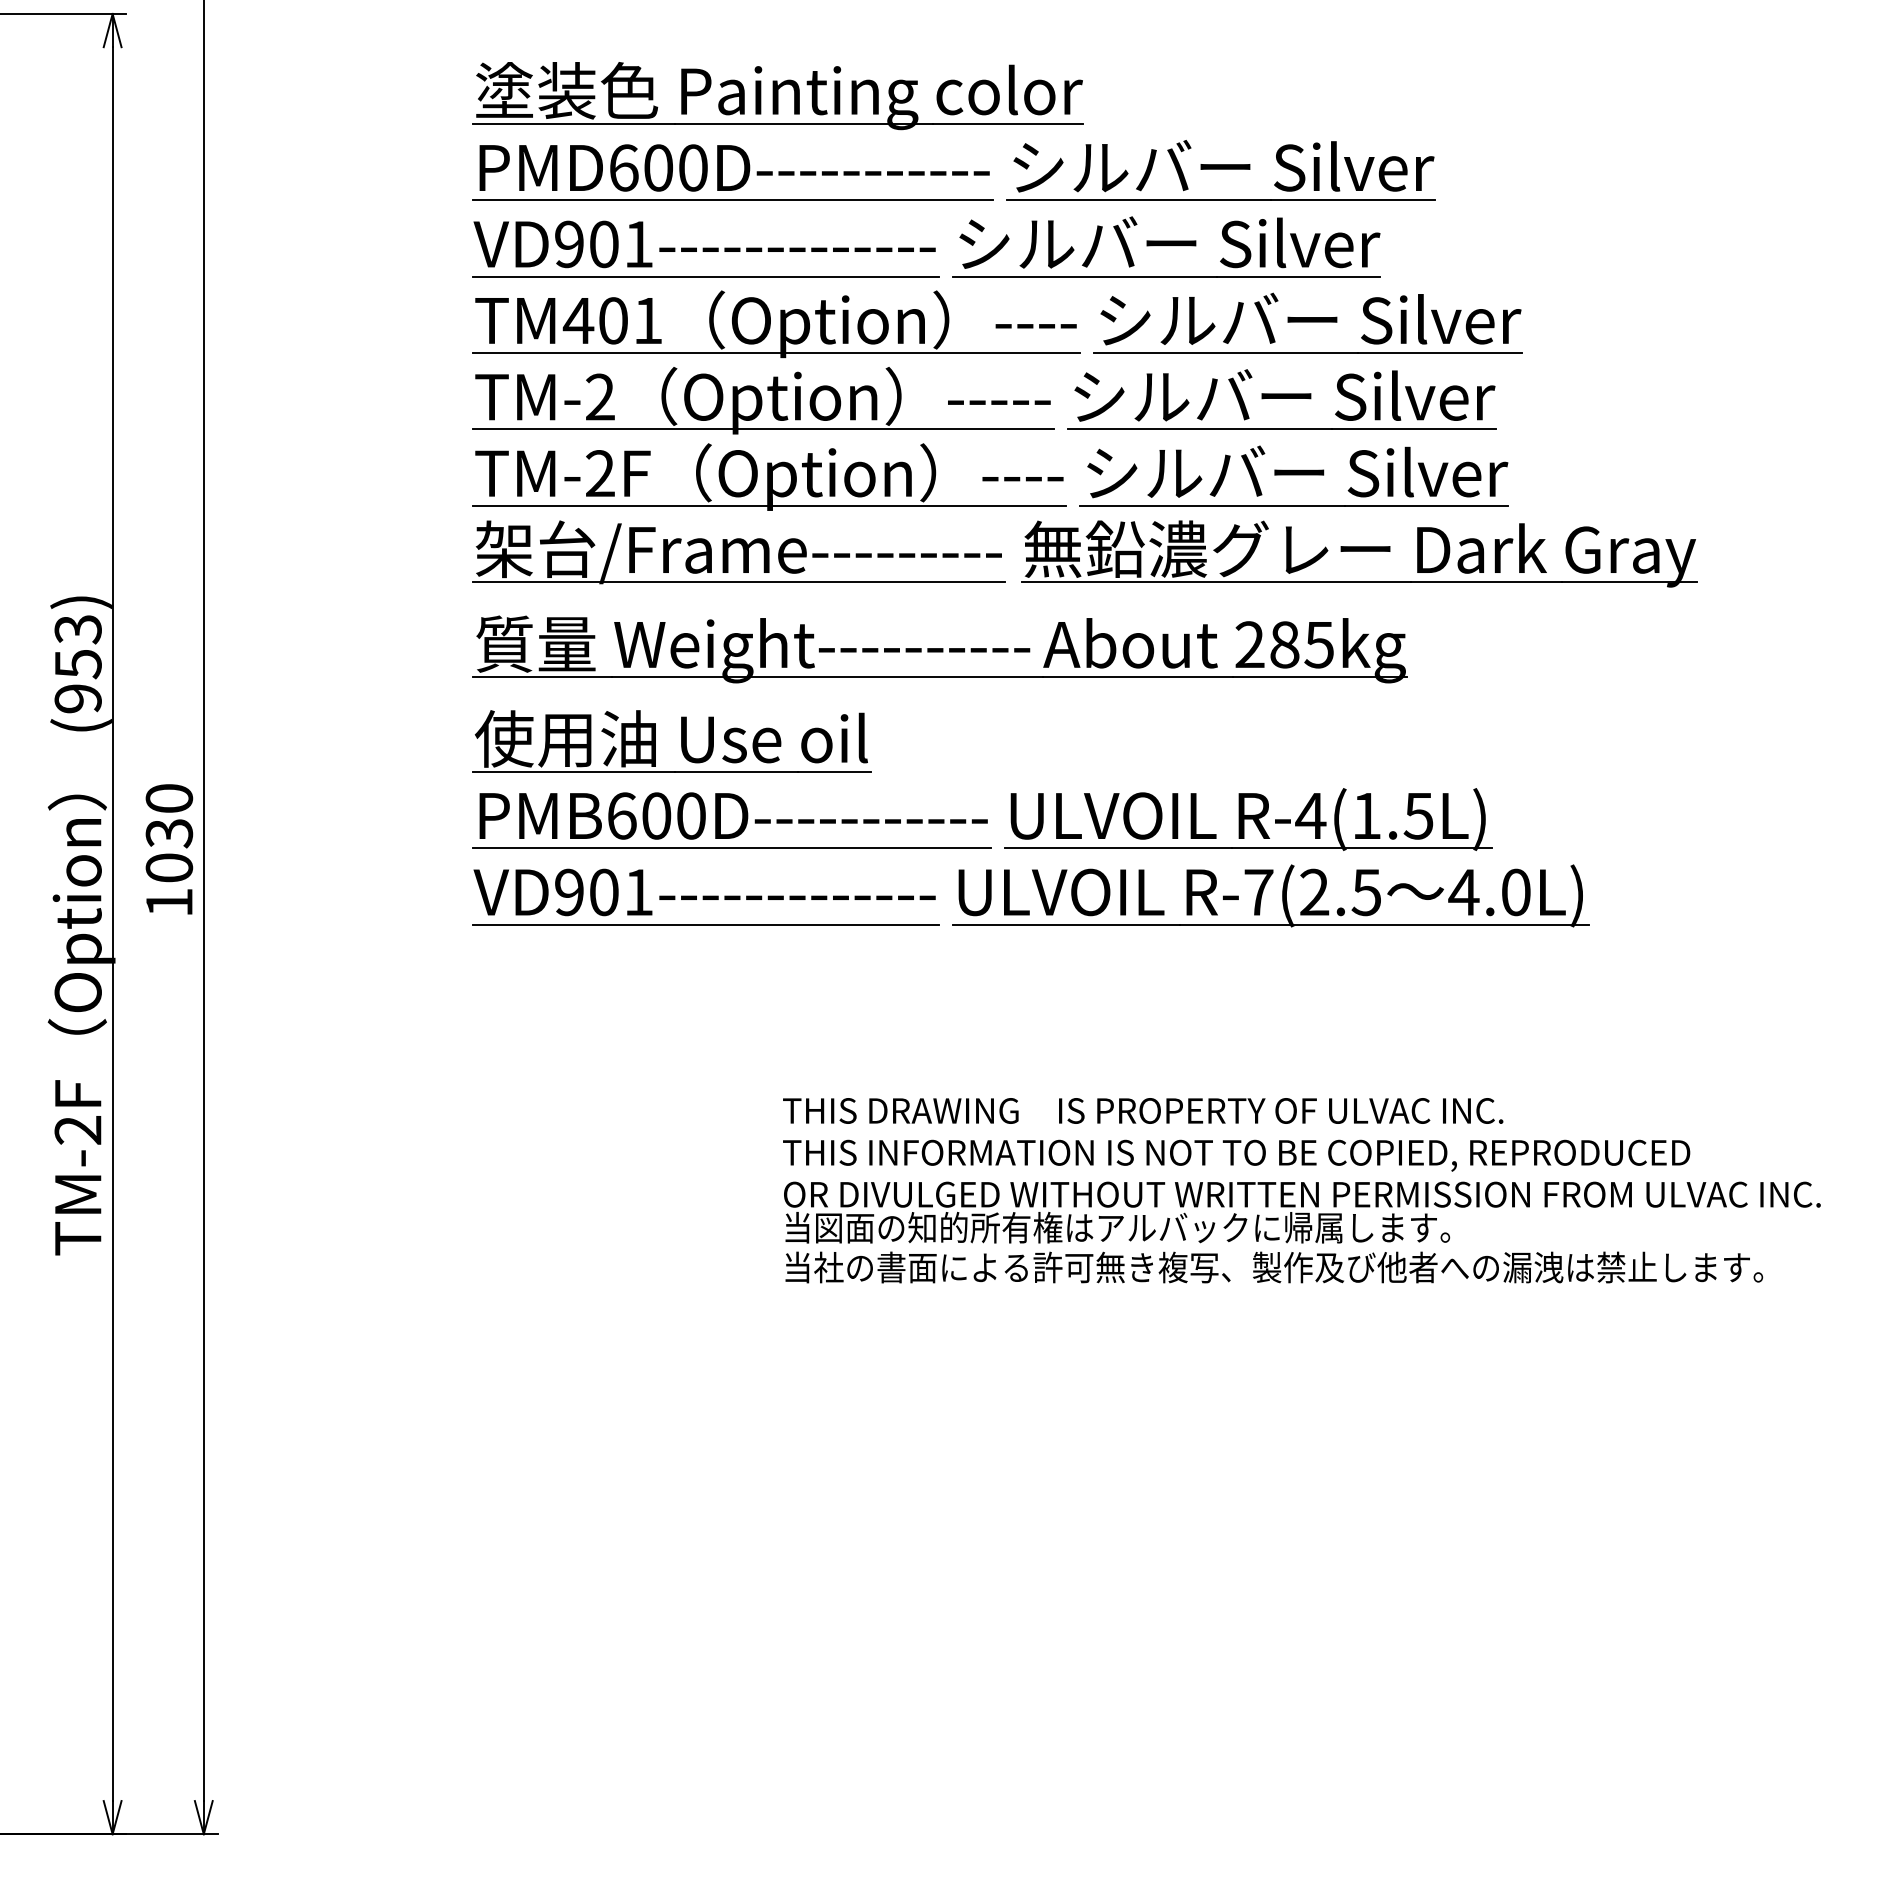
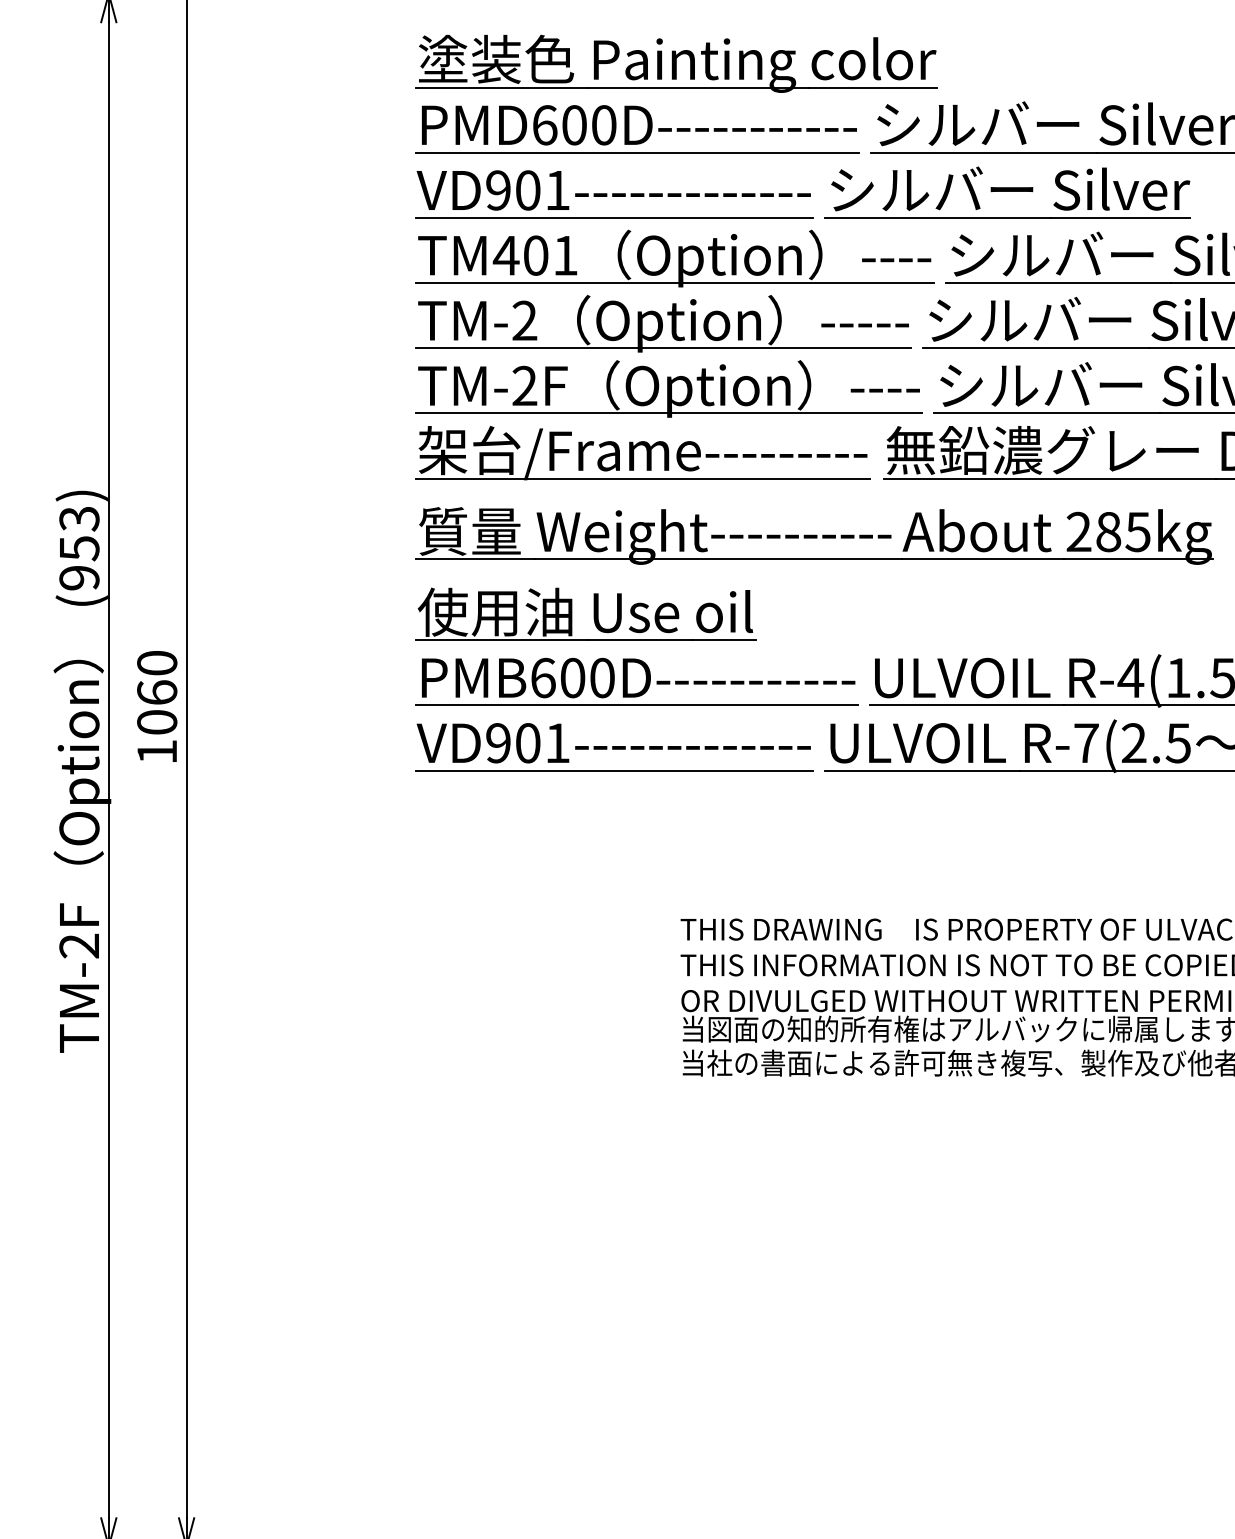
text: (169, 833) -> (157, 692), 1030 -> 1060

